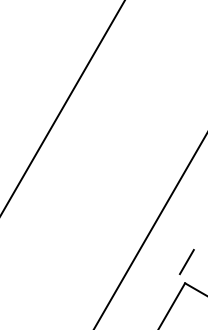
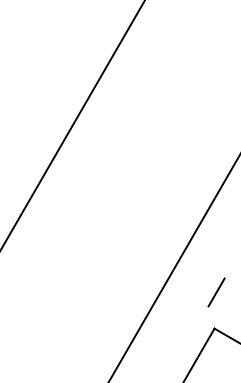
line: (186, 262) -> (216, 292), moved

